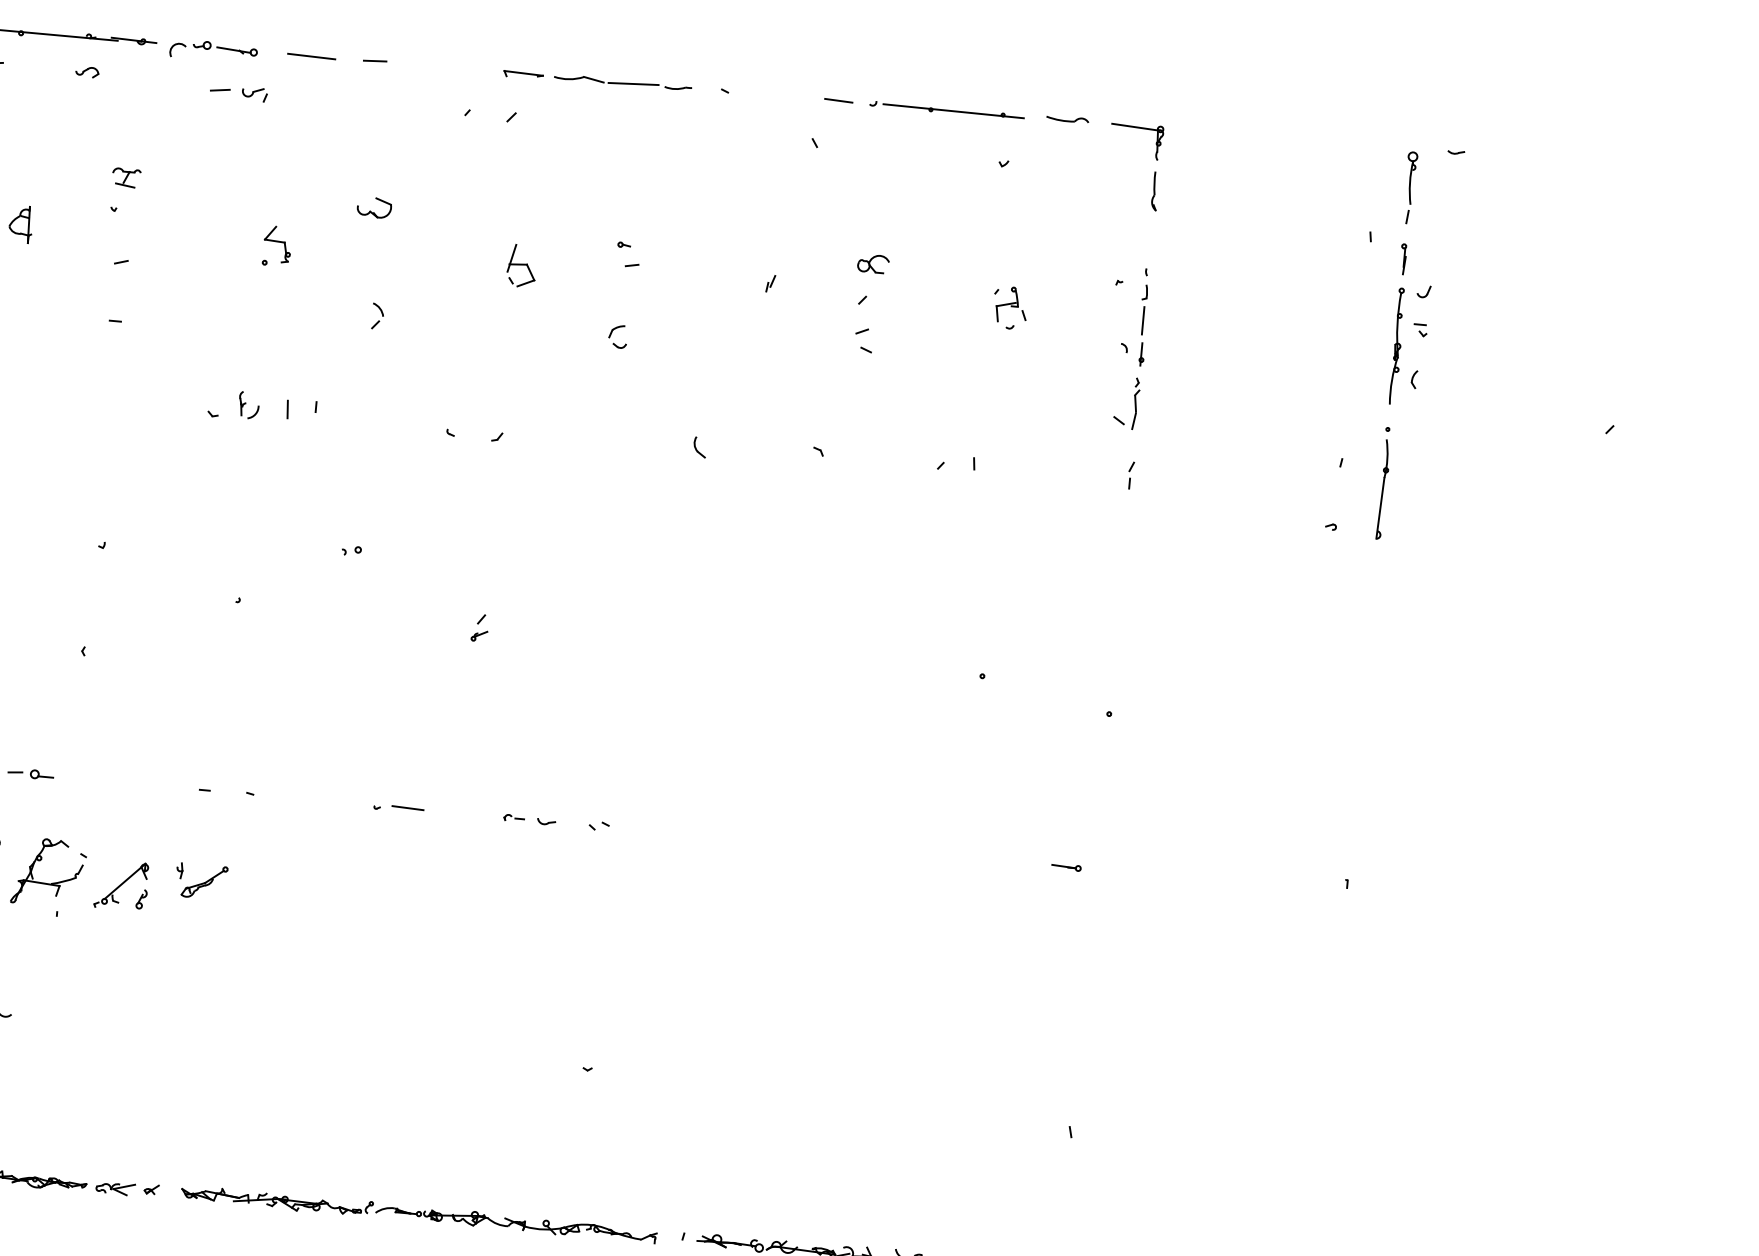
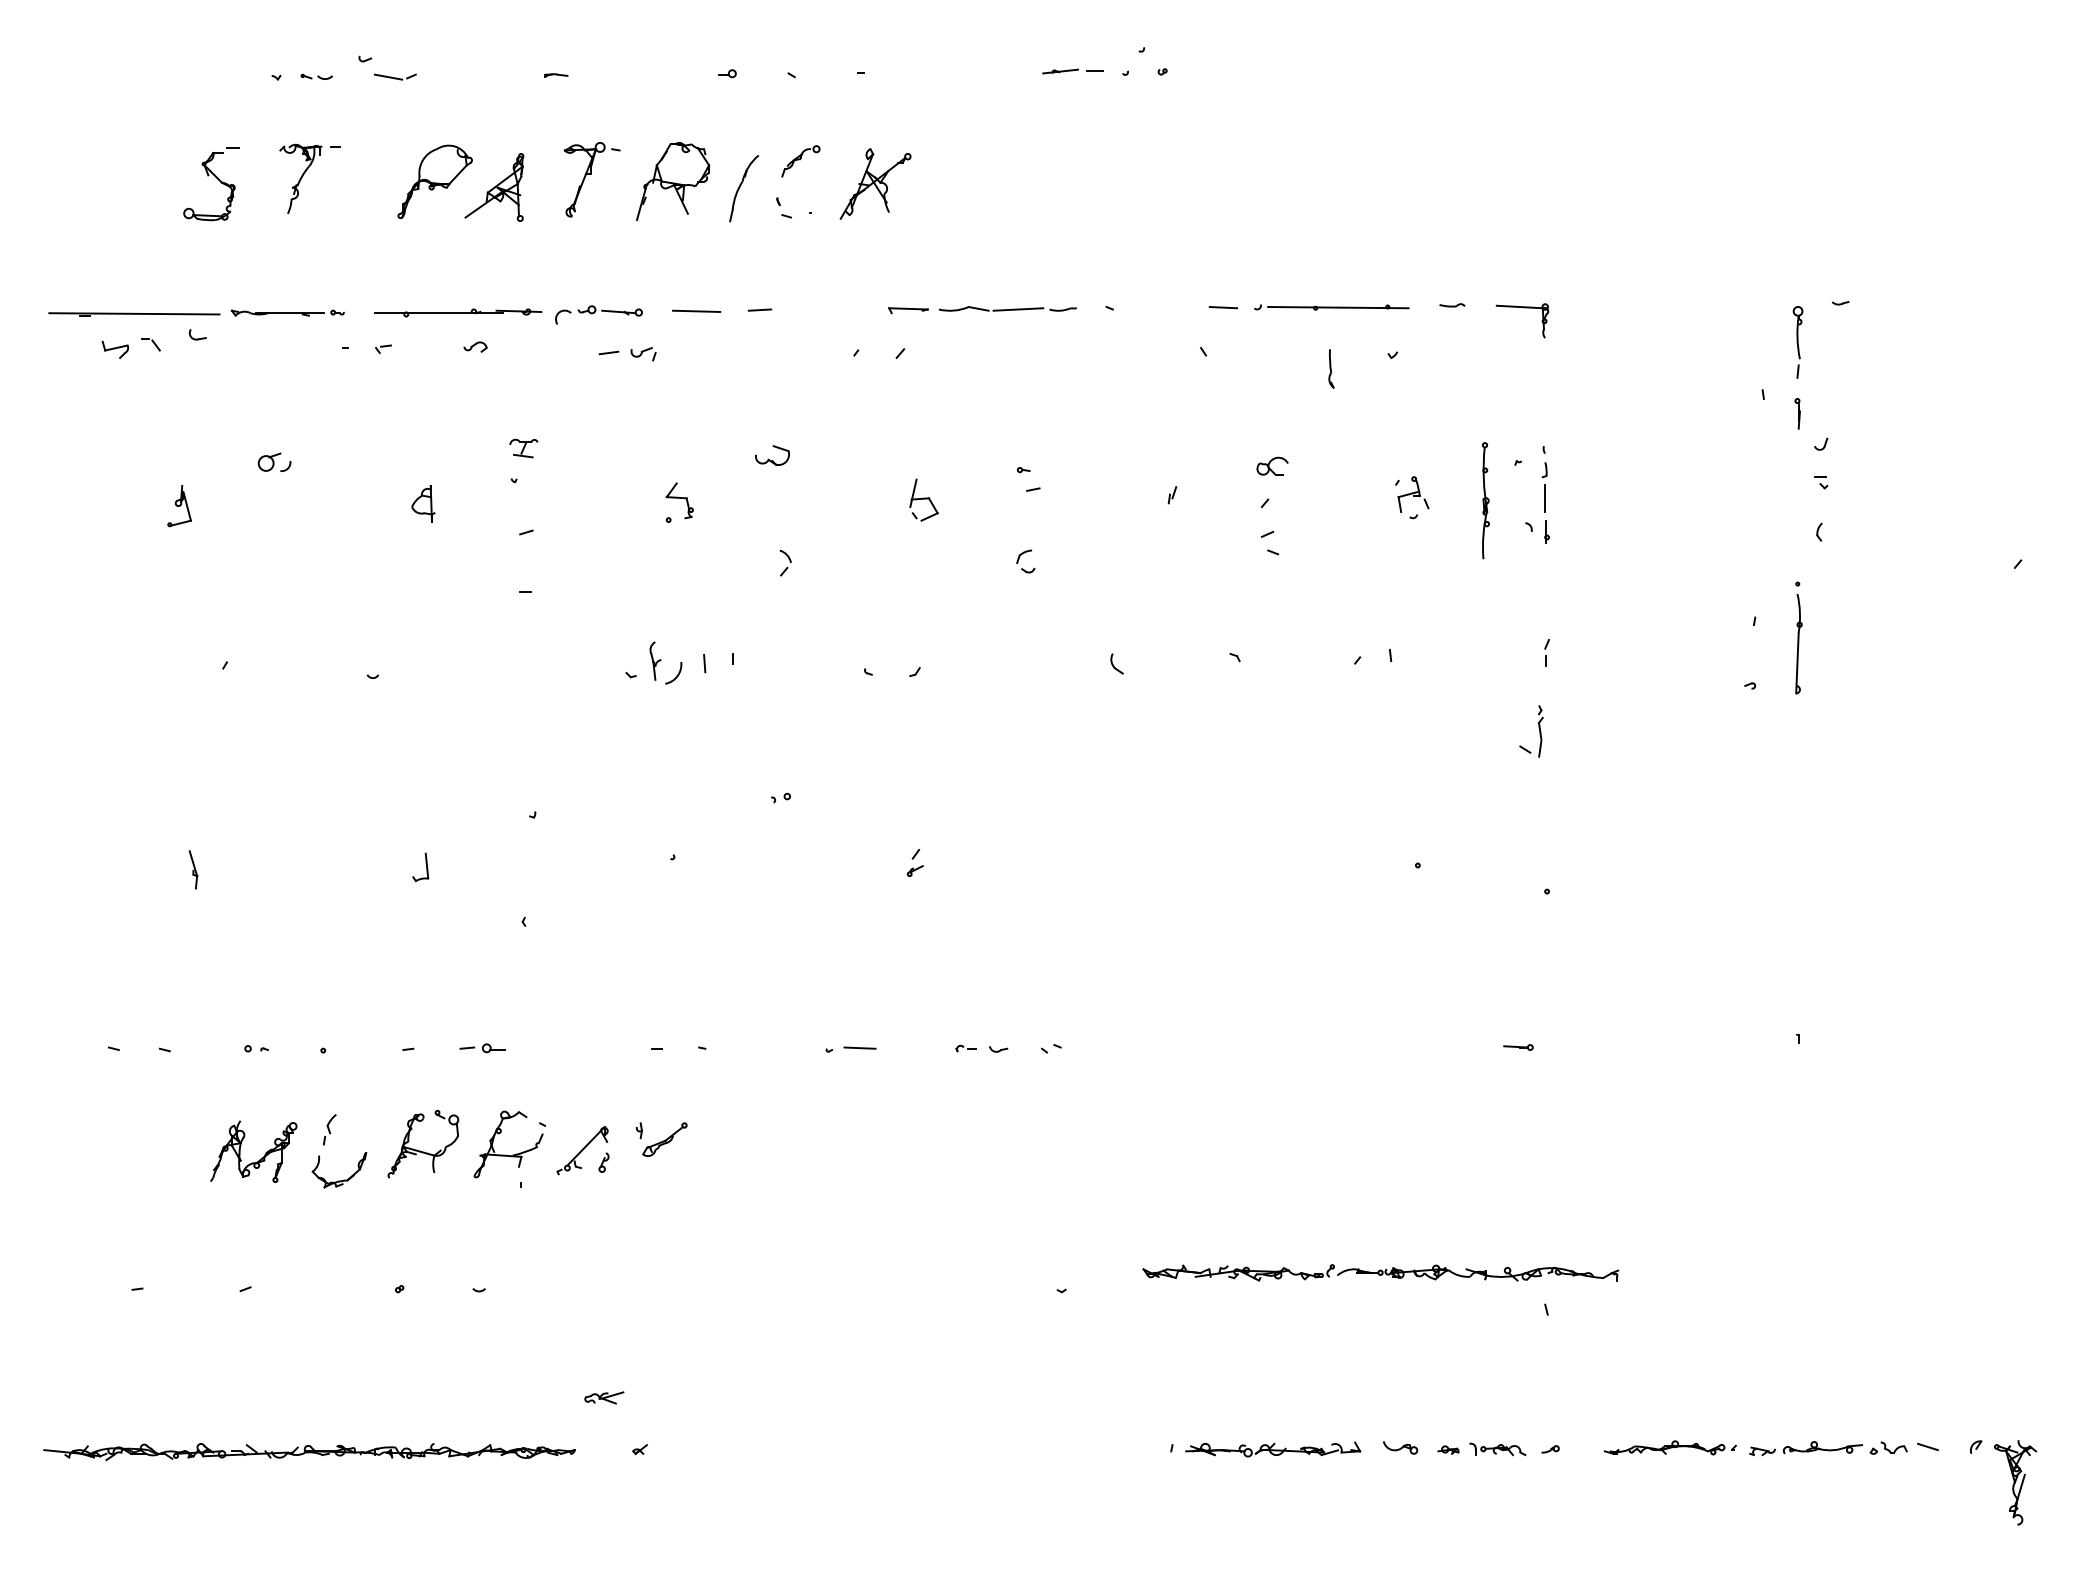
part: (1067, 119) -> (1452, 305), size x0.6
part: (1155, 190) -> (1331, 368), moved
part: (1397, 346) -> (1485, 500), moved
part: (1134, 400) -> (1538, 728), moved
part: (248, 404) -> (665, 662), size x1.6
part: (115, 1188) -> (604, 1397), moved
part: (418, 1213) -> (1380, 1272), moved

